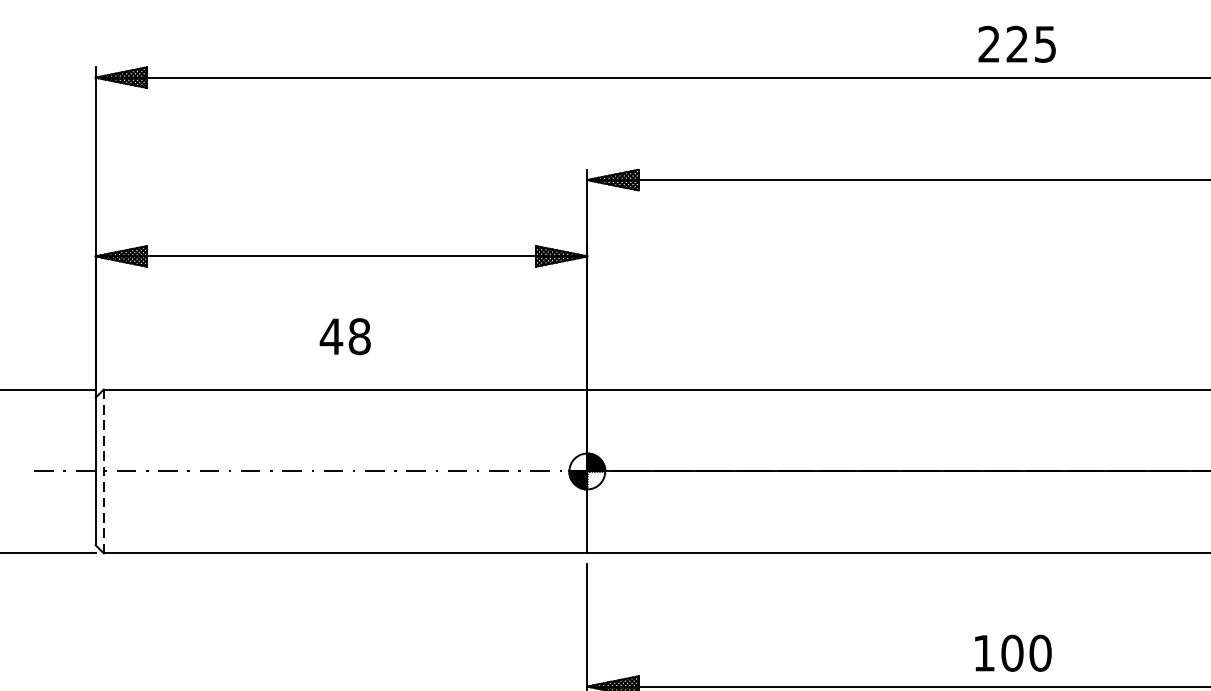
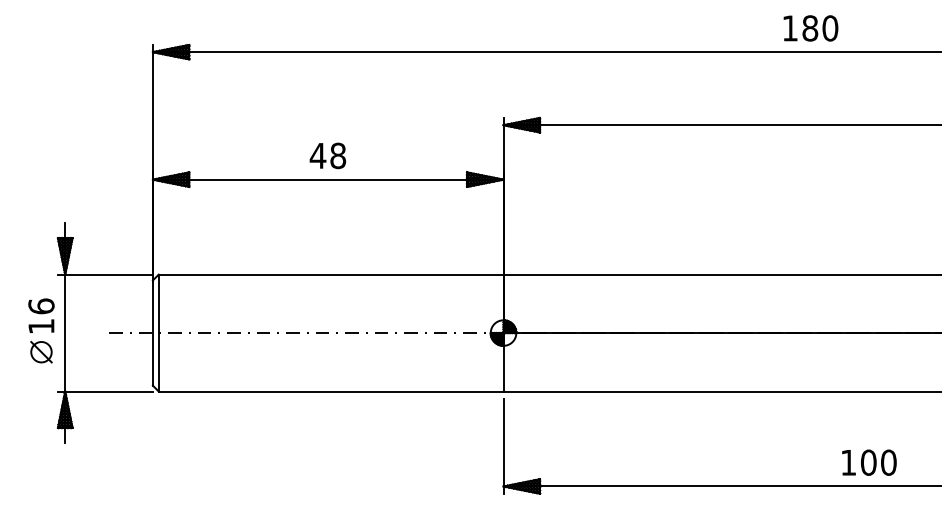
text: (1017, 44) -> (810, 28), 225 -> 180
text: (344, 336) -> (327, 155), moved
line: (103, 472) -> (158, 333), dashed -> solid
text: (1013, 652) -> (869, 462), moved

